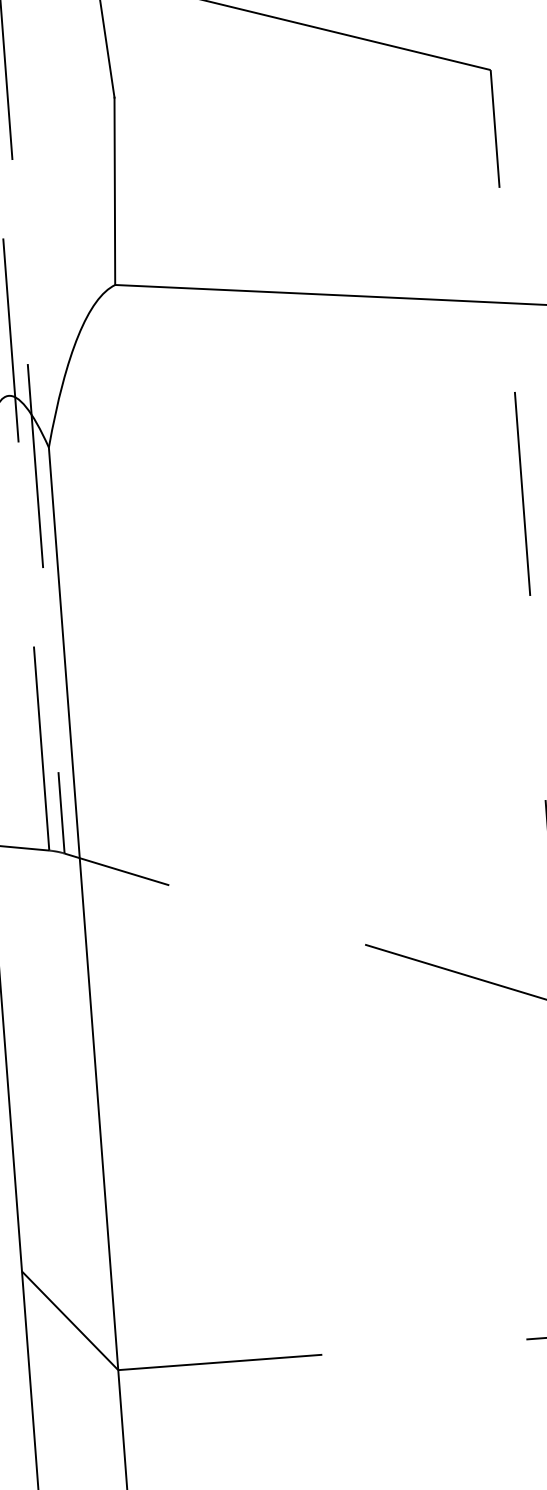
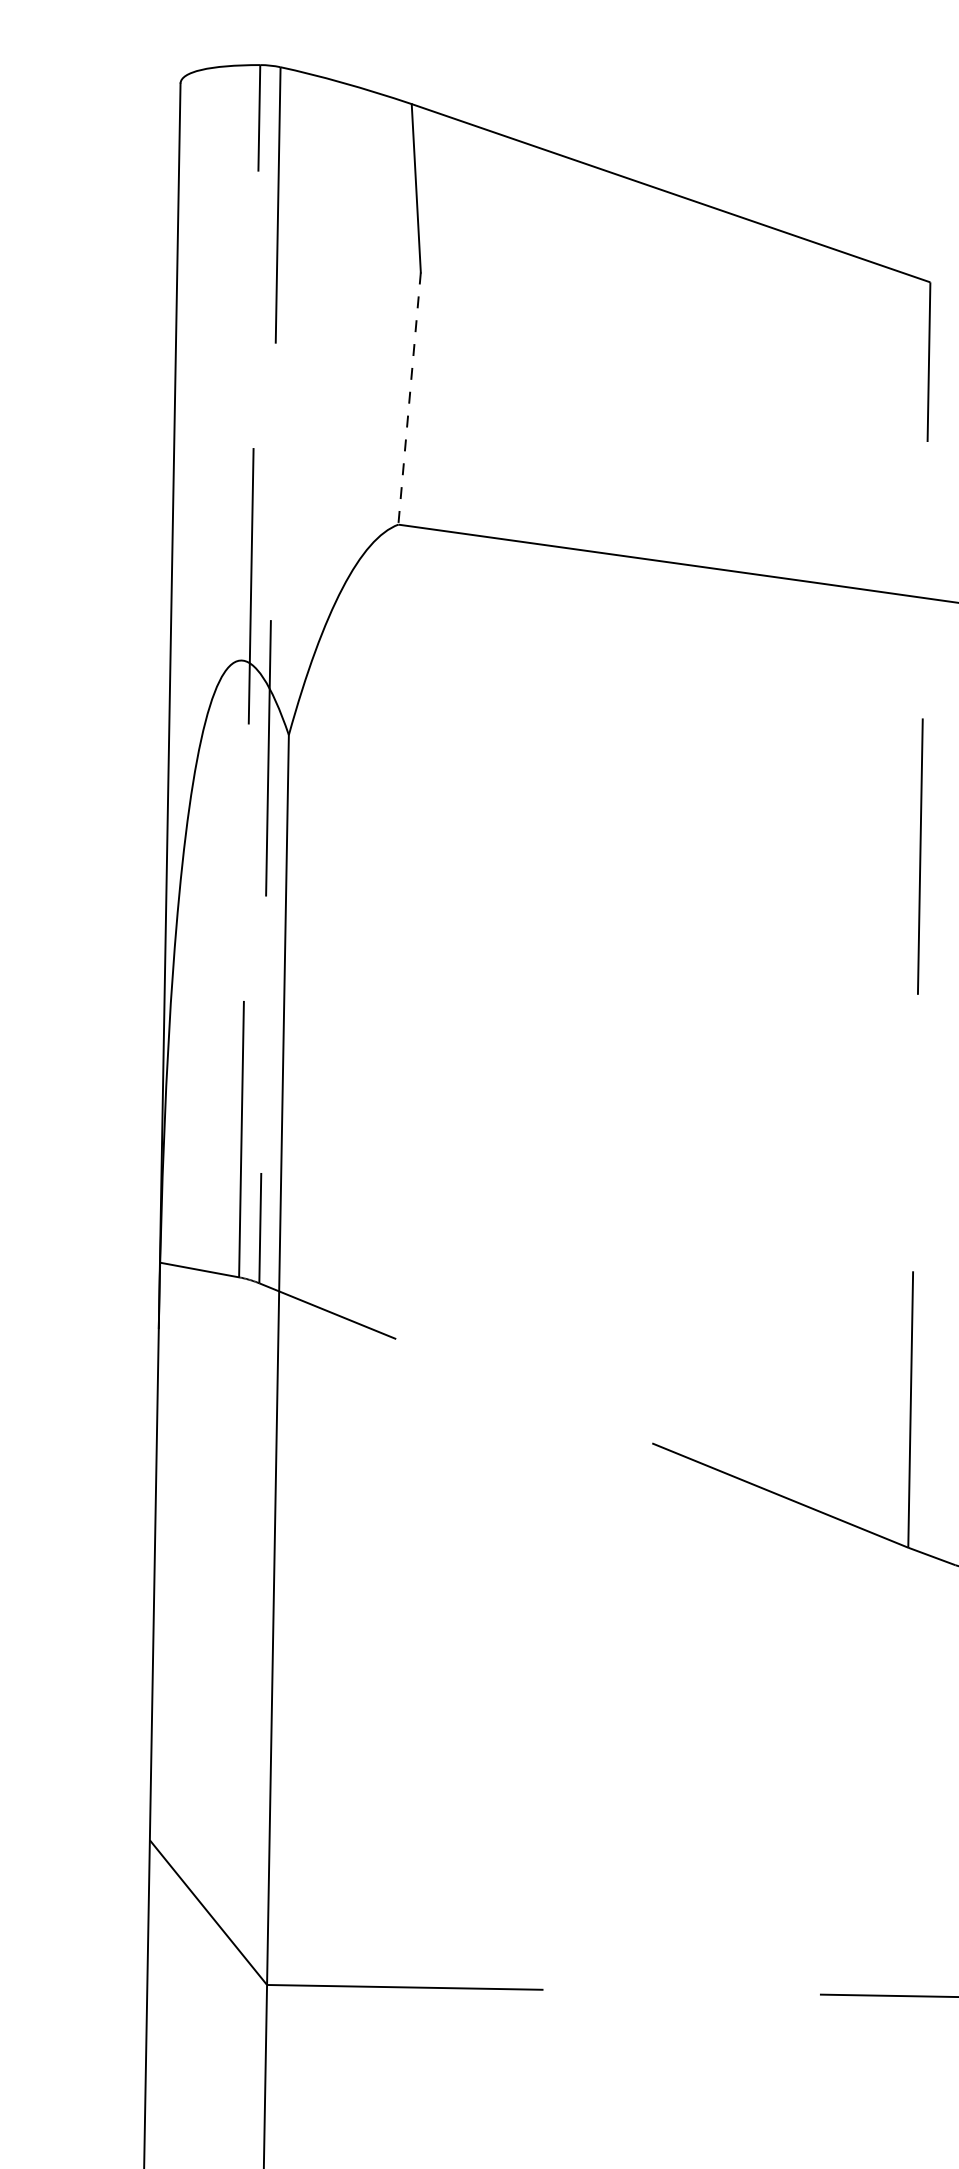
line: (114, 191) -> (409, 398), solid -> dashed

